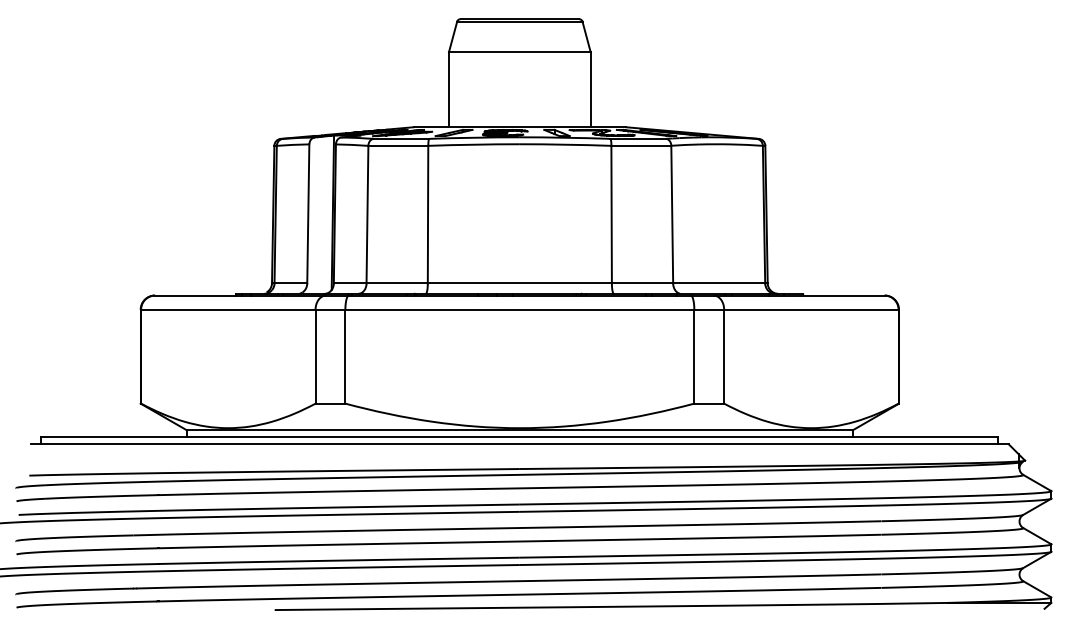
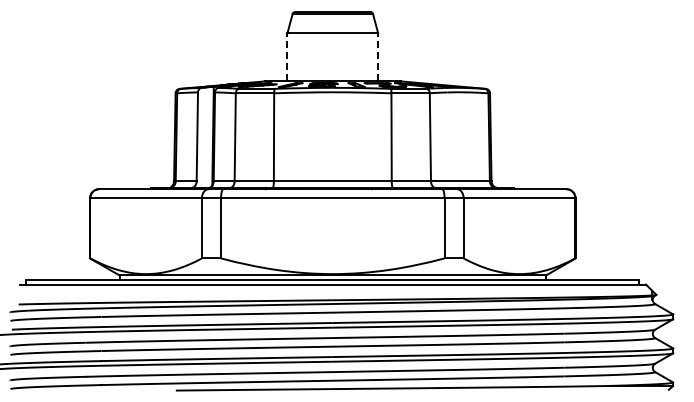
line: (449, 88) -> (287, 56), solid -> dashed
line: (591, 88) -> (378, 56), solid -> dashed

